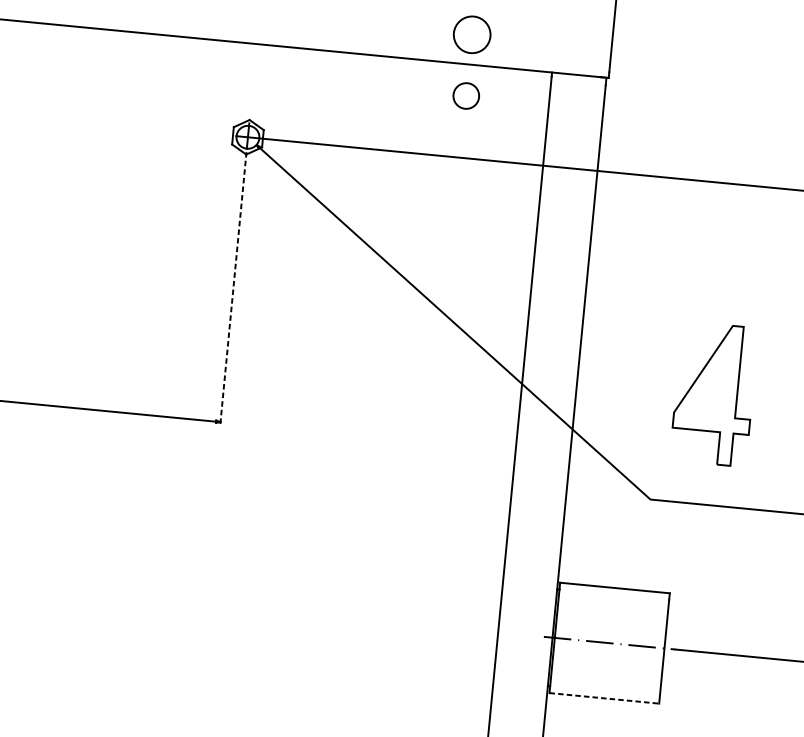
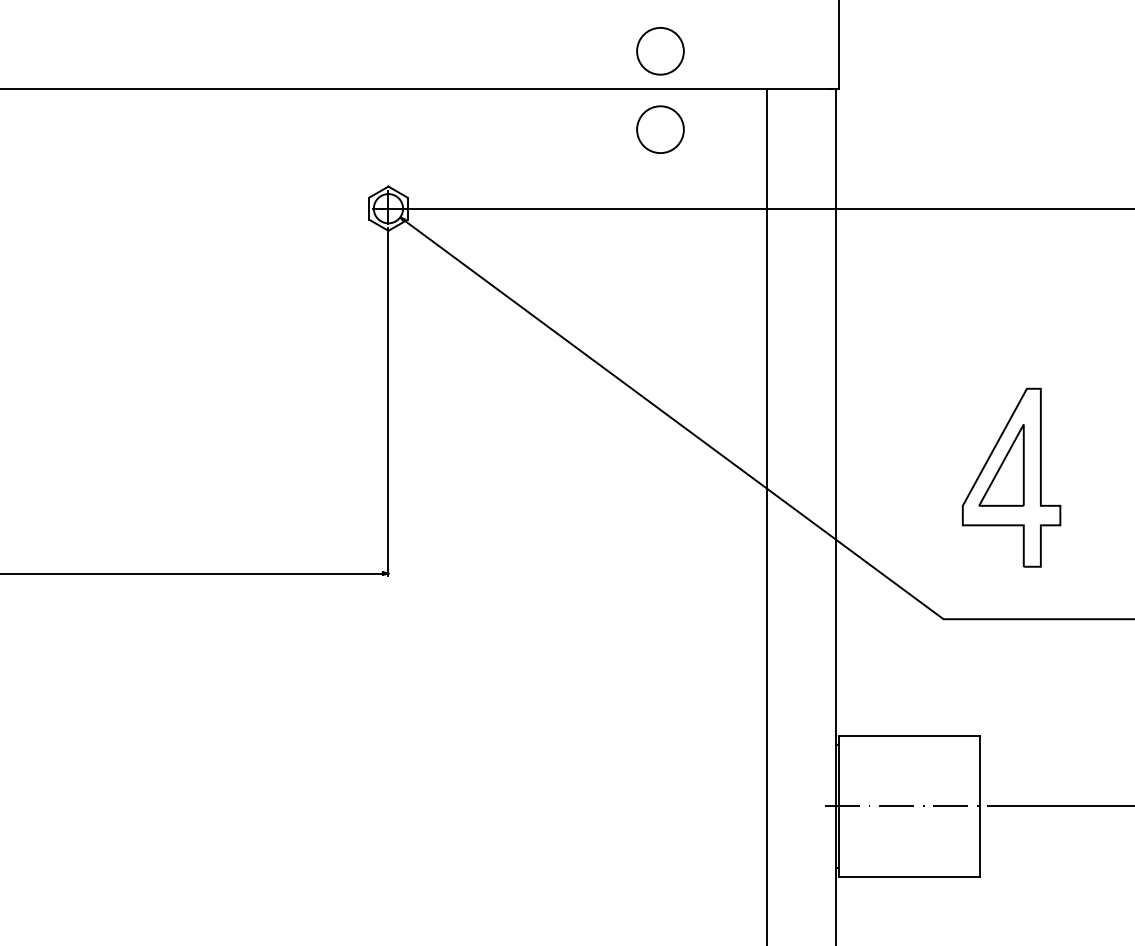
circle: (466, 95) -> (660, 129), size x1.43
line: (233, 288) -> (388, 402), dashed -> solid
part: (707, 383) -> (1001, 465), added
line: (604, 698) -> (909, 877), dashed -> solid

